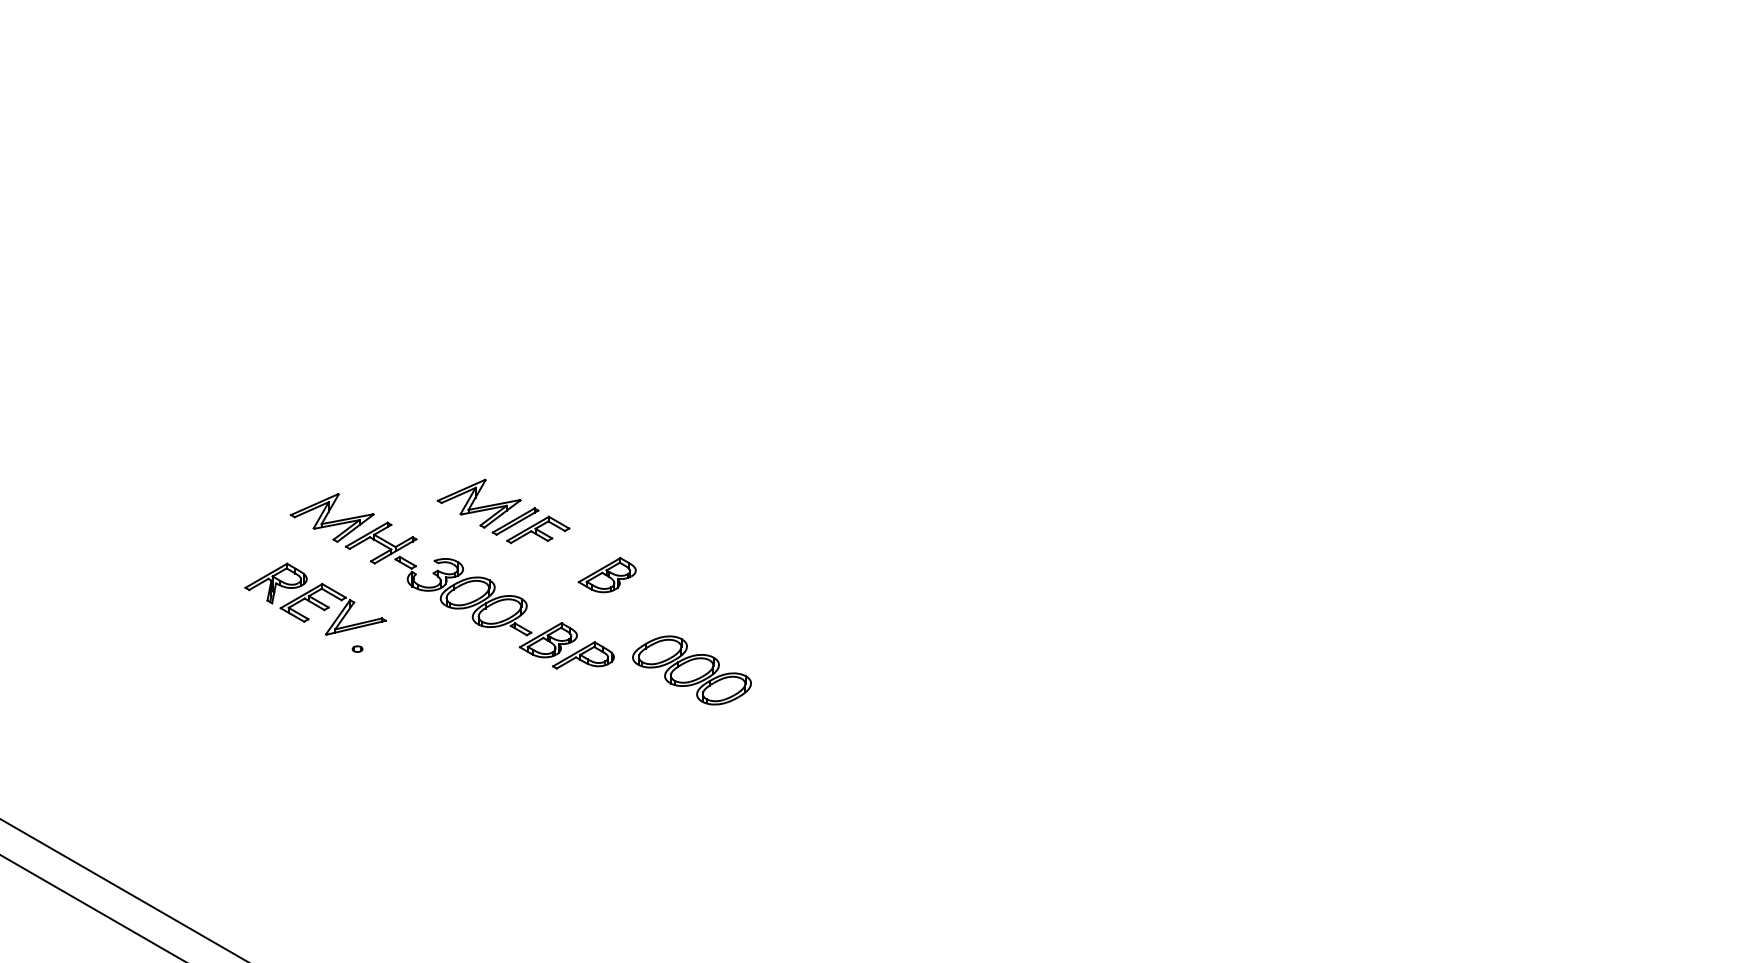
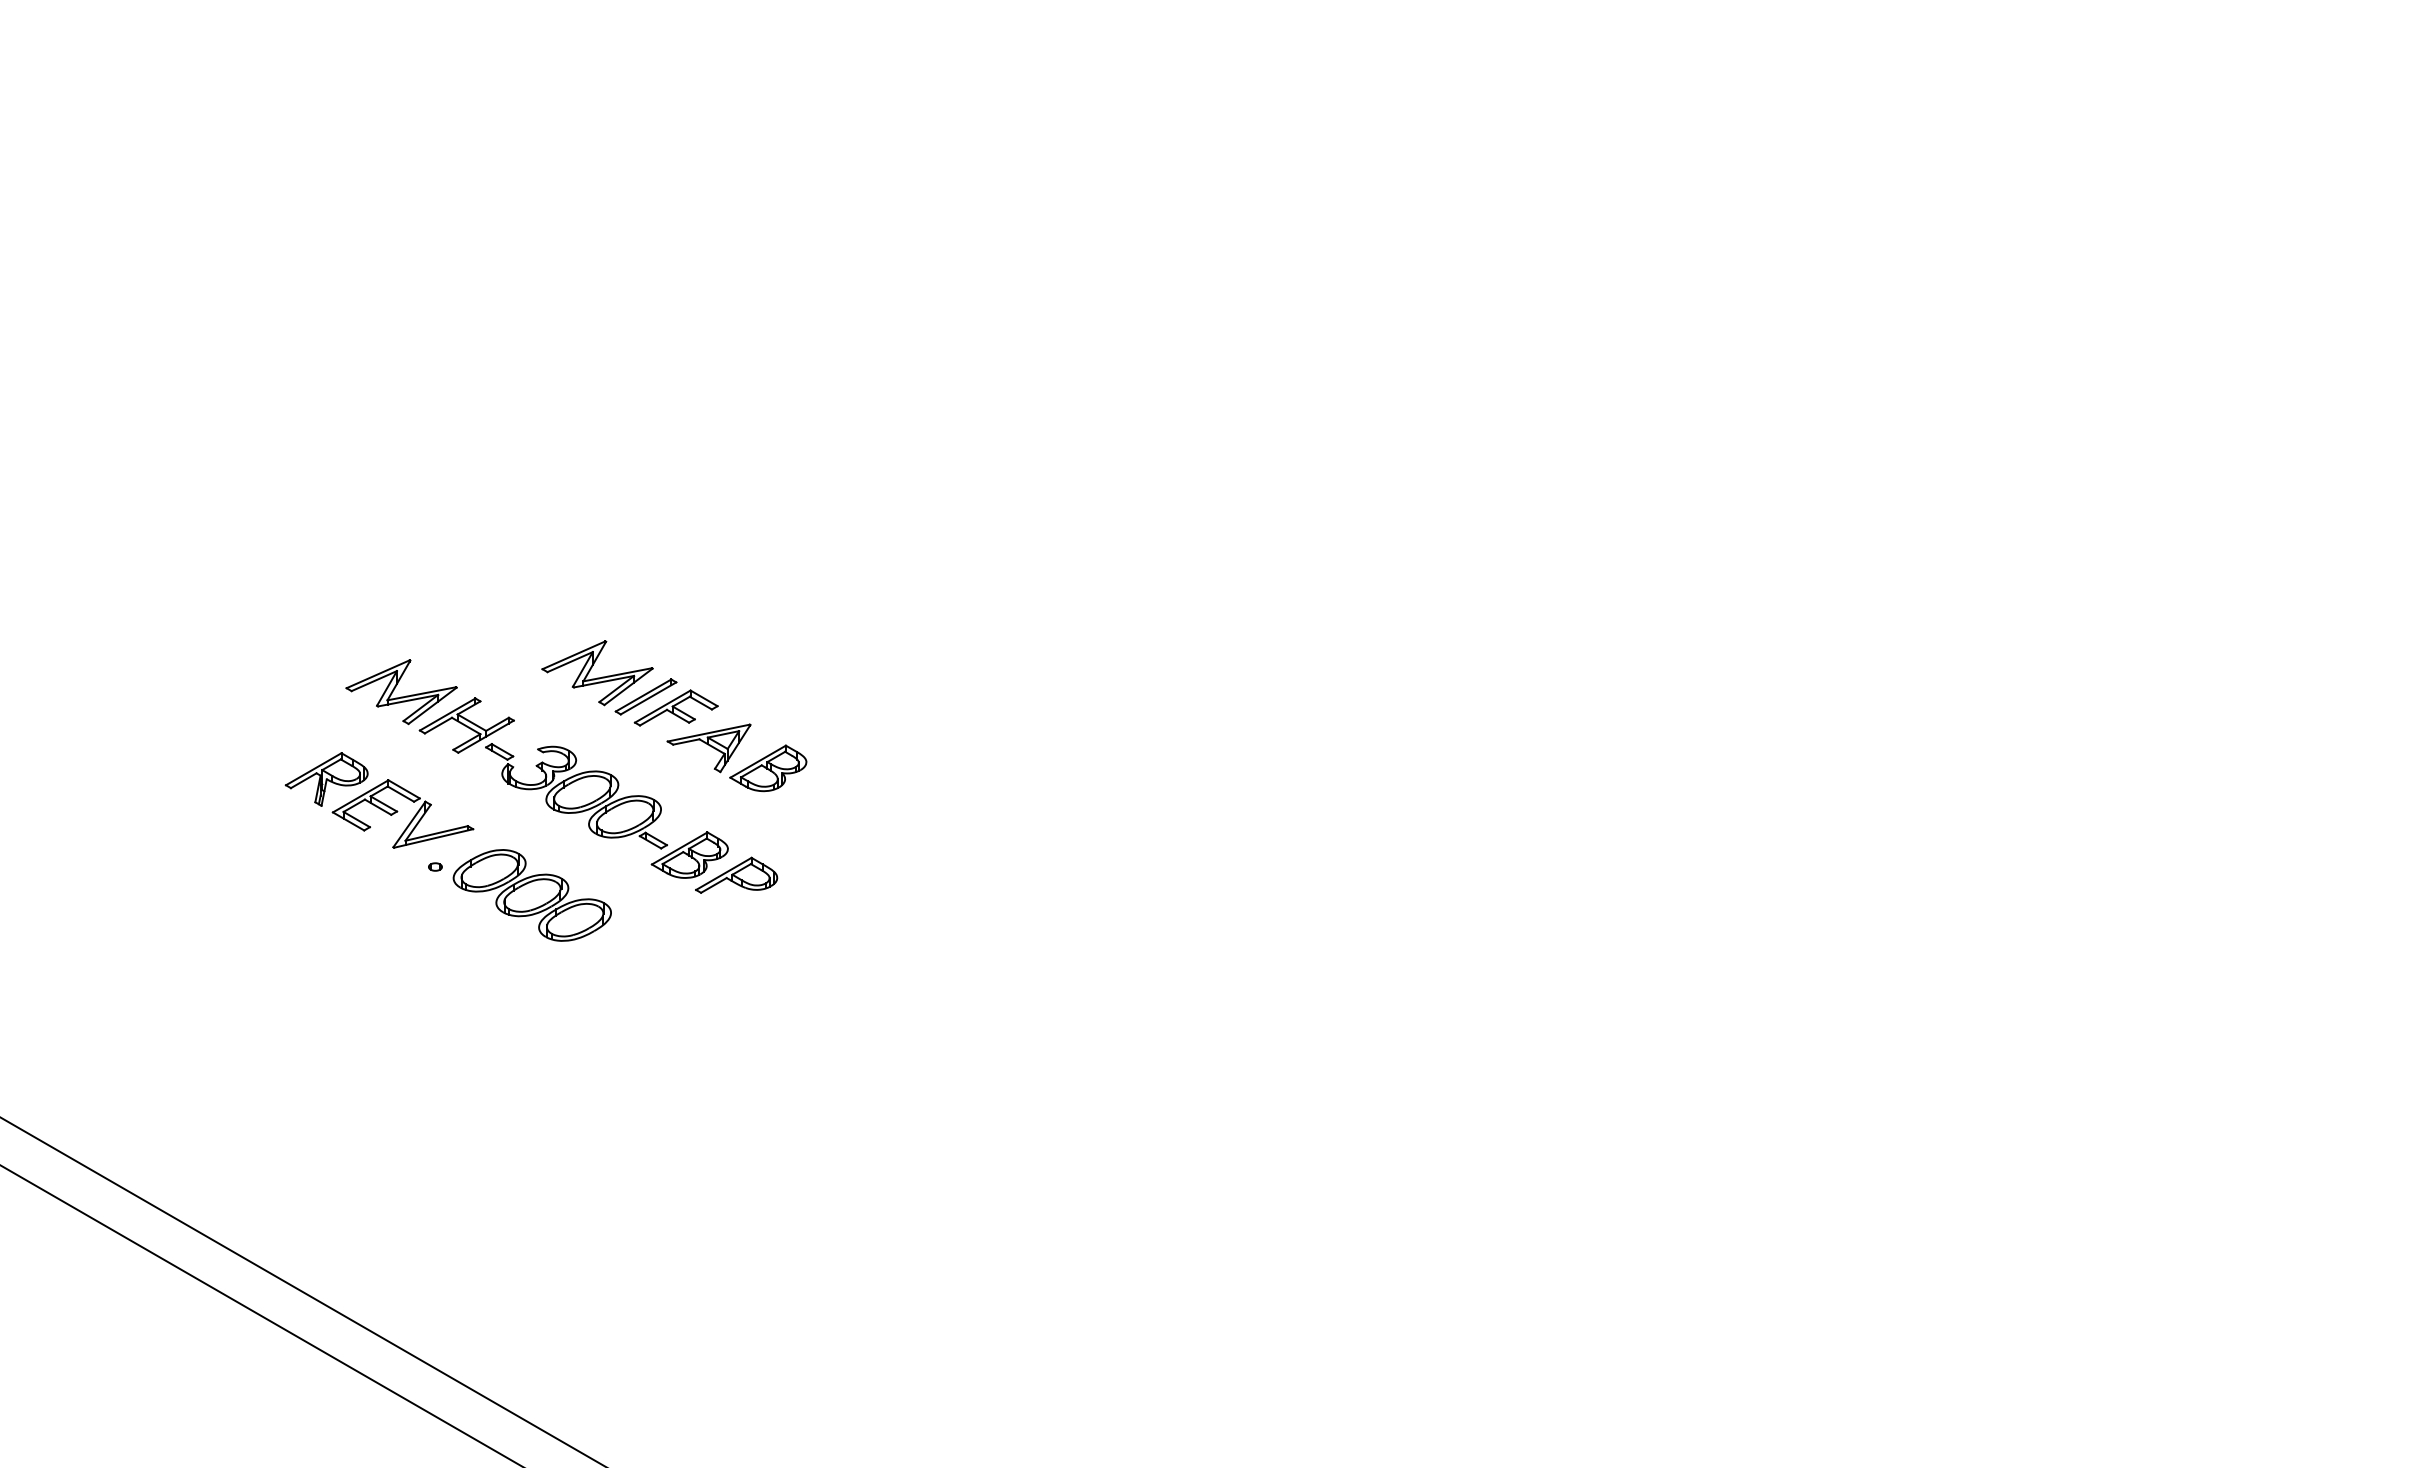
part: (562, 560) -> (708, 748), added
part: (691, 670) -> (531, 895), moved

